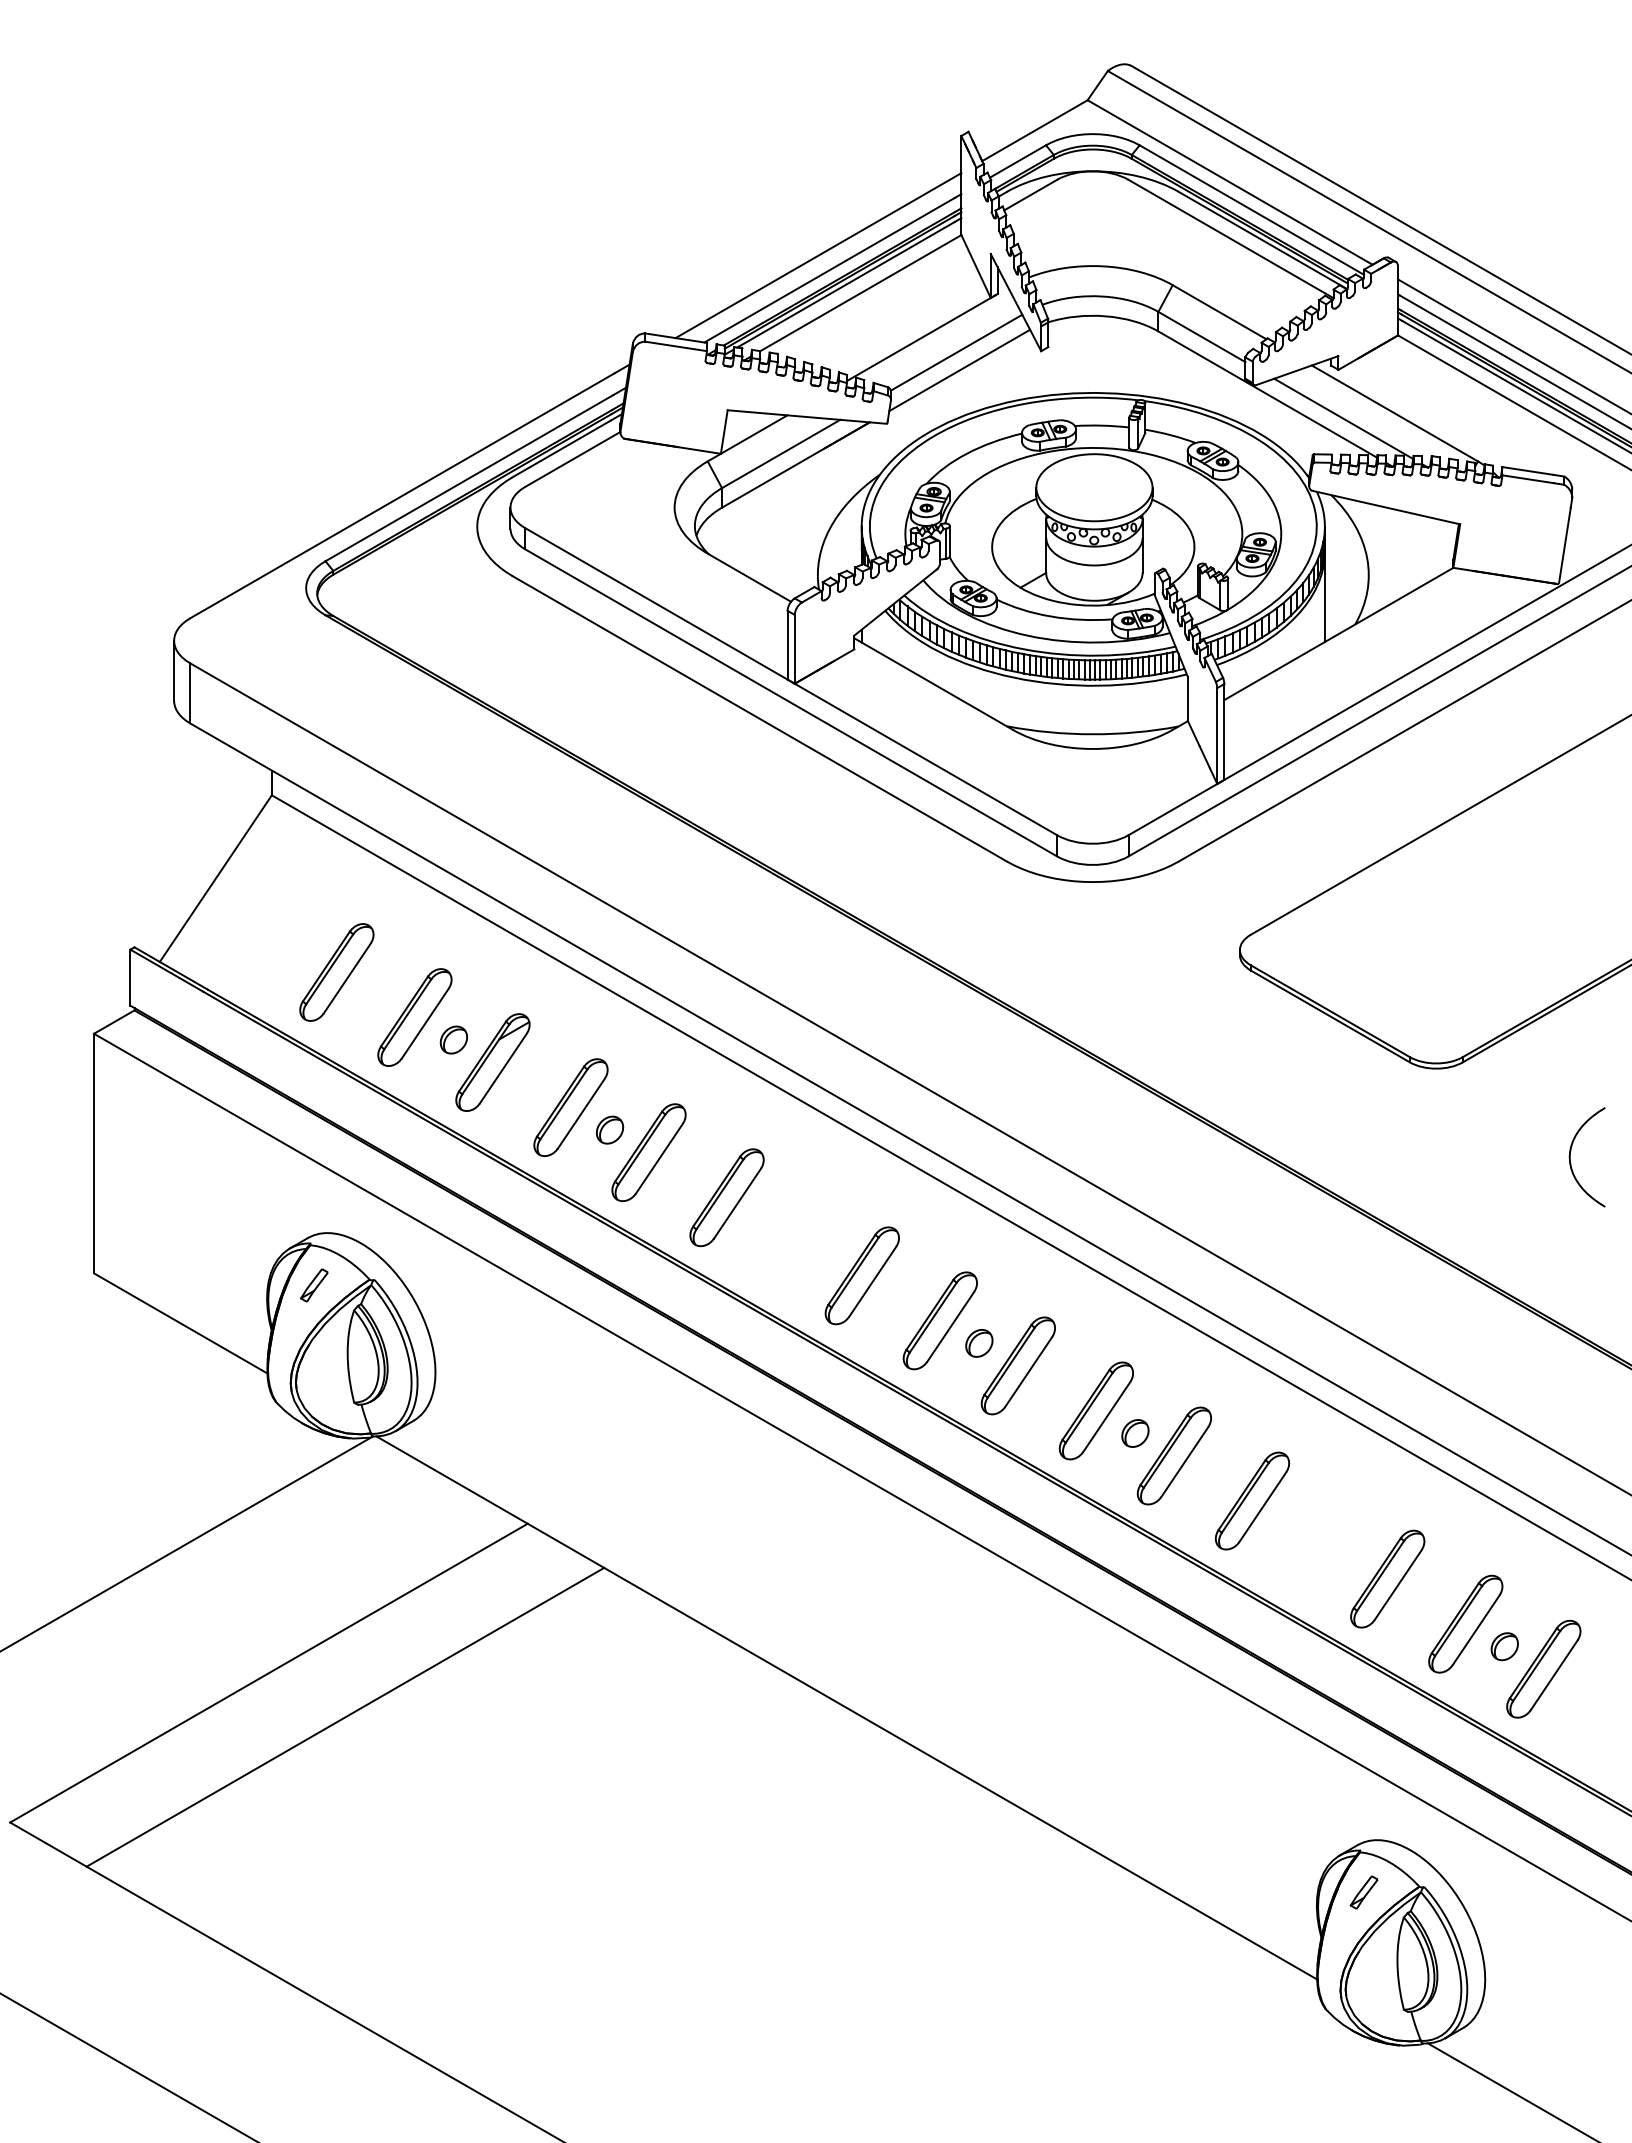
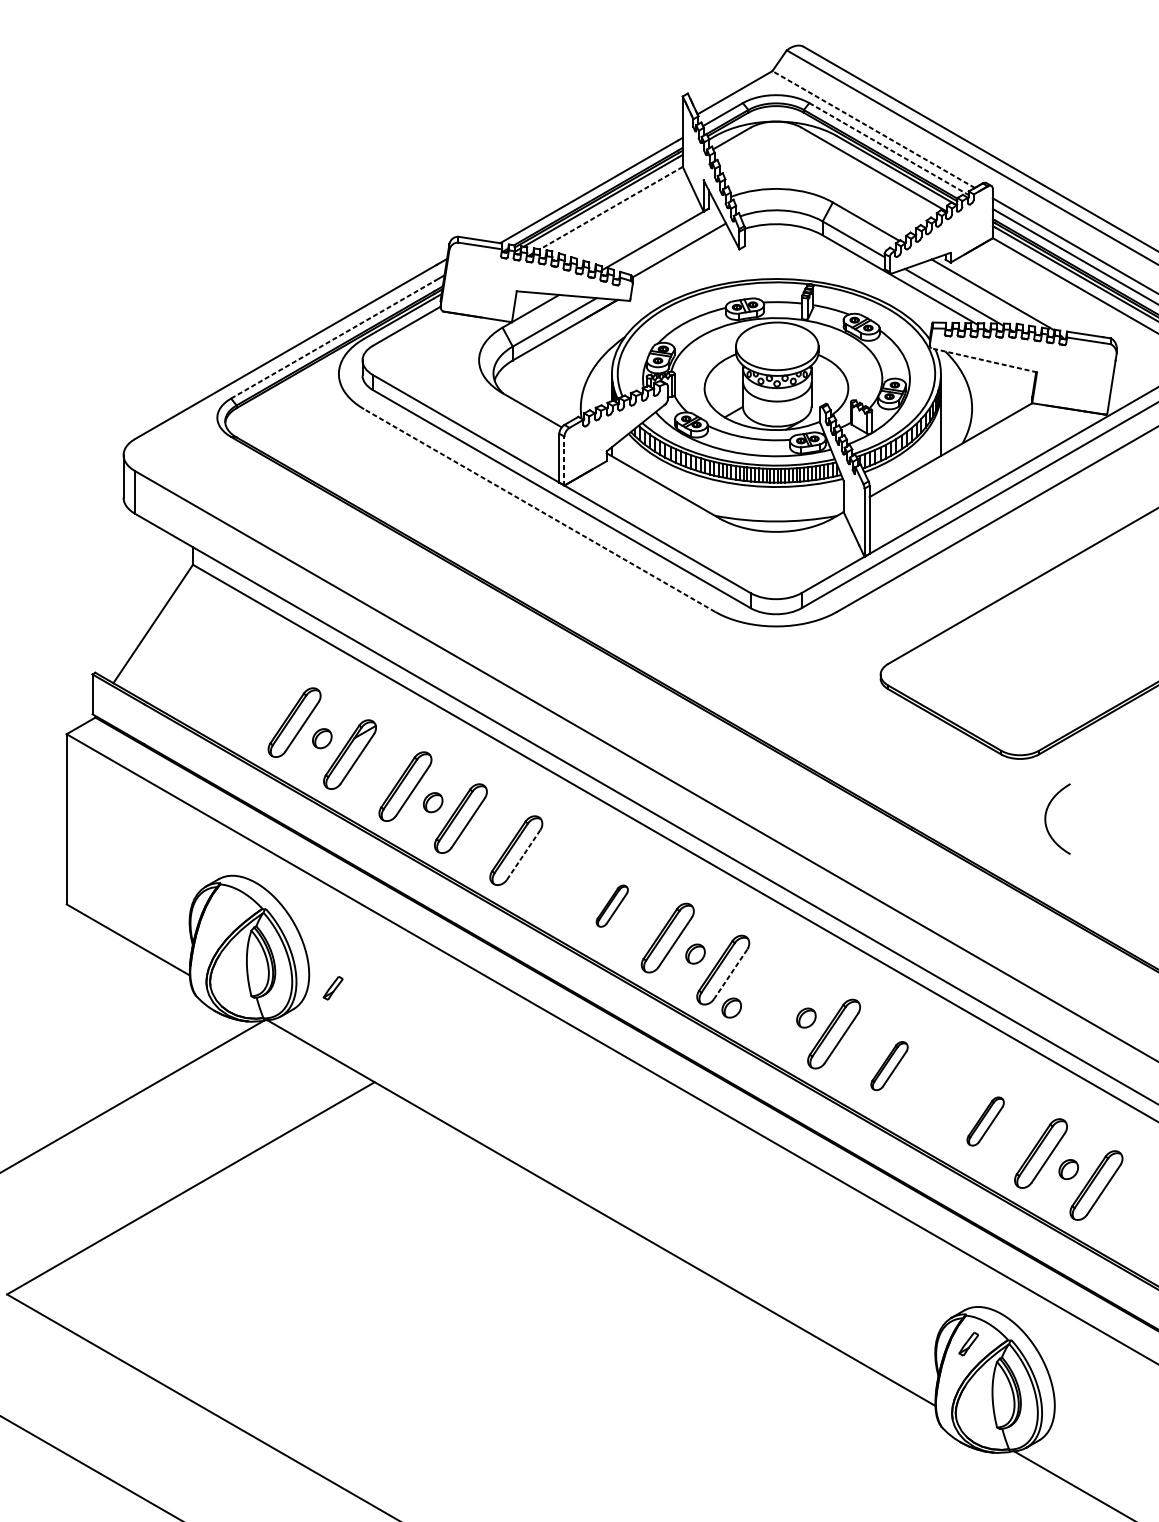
line: (1230, 182) -> (873, 129), solid -> dashed
line: (1251, 210) -> (888, 149), solid -> dashed
line: (818, 255) -> (581, 181), removed
line: (860, 293) -> (611, 208), solid -> dashed
line: (959, 370) -> (681, 263), removed
line: (469, 477) -> (333, 339), solid -> dashed
line: (1385, 507) -> (984, 360), solid -> dashed
line: (794, 648) -> (564, 460), solid -> dashed
line: (759, 718) -> (539, 510), solid -> dashed
part: (336, 972) -> (238, 690), removed
curve: (1570, 1157) -> (1045, 819), moved
line: (737, 1203) -> (523, 854), solid -> dashed
part: (861, 1275) -> (611, 905), size x0.6
part: (314, 1285) -> (333, 988), moved
line: (1029, 1371) -> (731, 974), solid -> dashed
part: (1095, 1410) -> (778, 1001), removed
part: (1030, 1419) -> (731, 1008), added
part: (1252, 1500) -> (889, 1065), size x0.7
part: (1387, 1578) -> (985, 1121), size x0.7
line: (345, 1716) -> (245, 1219), removed

